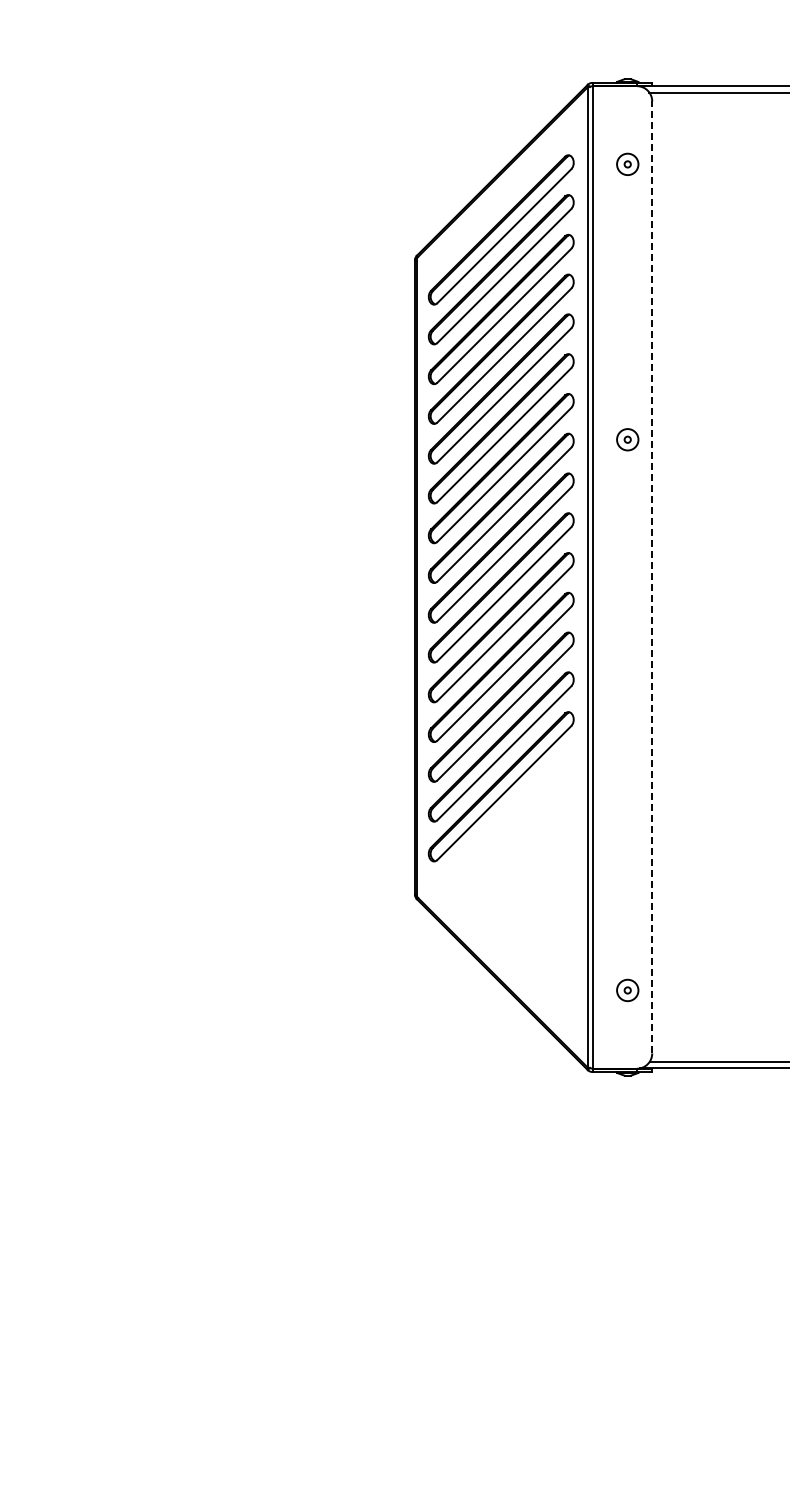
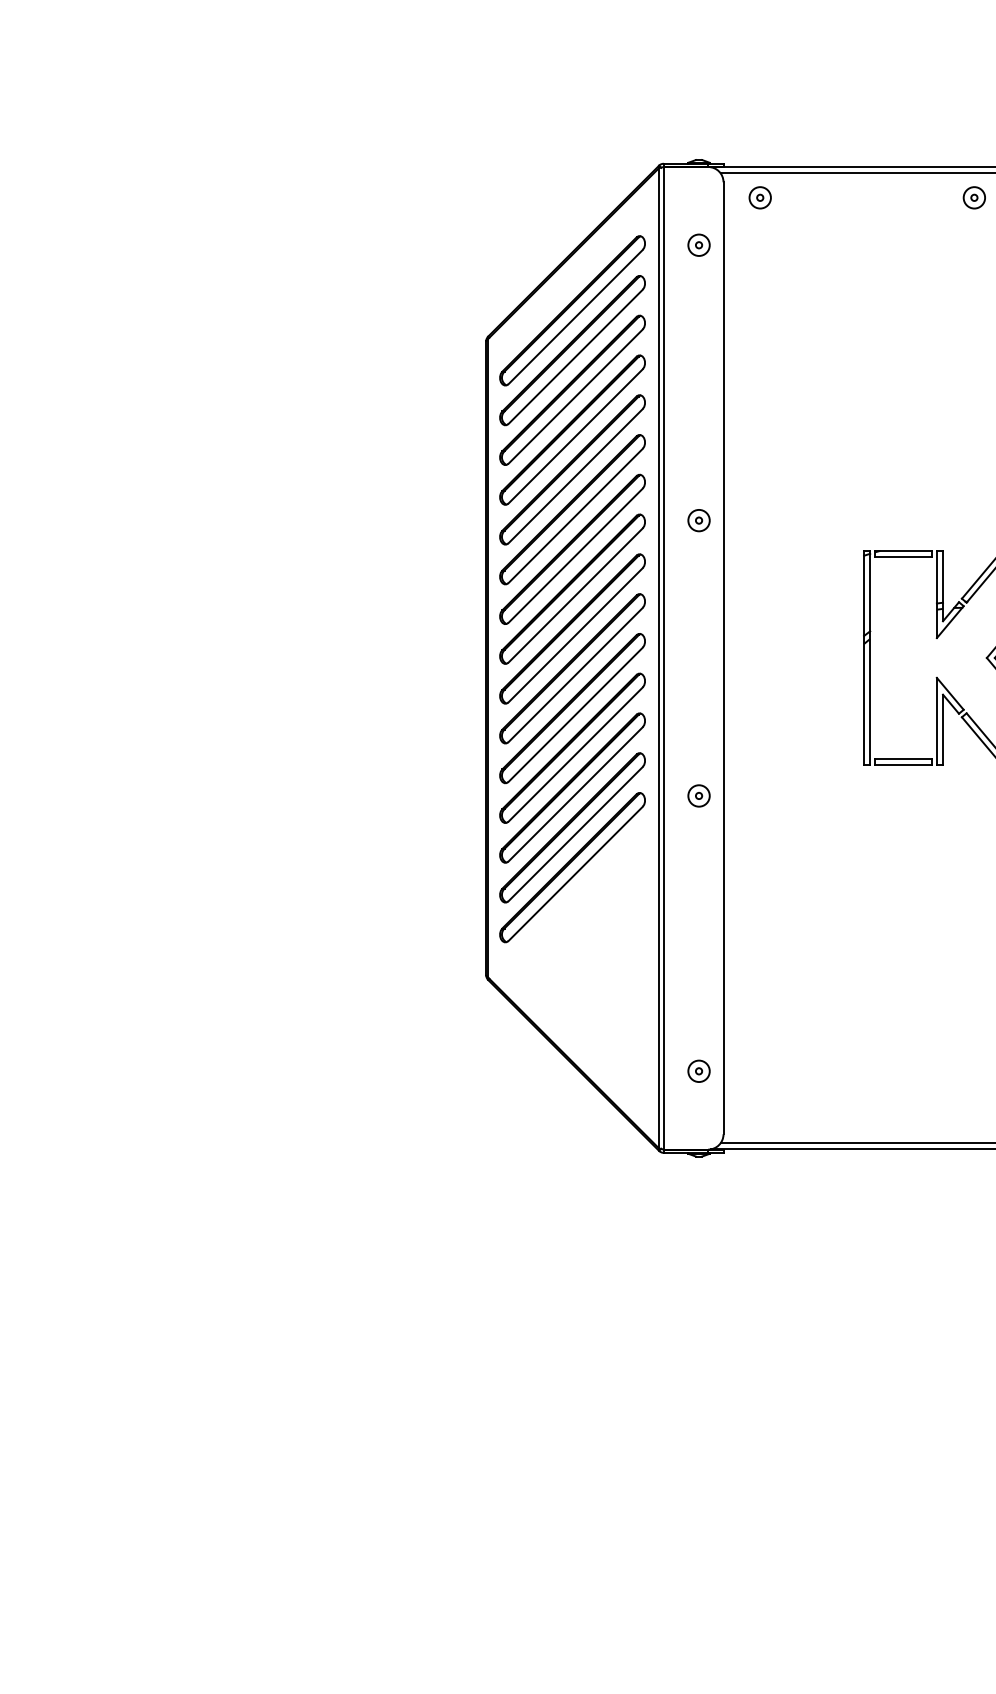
part: (688, 116) -> (759, 197), added
line: (652, 576) -> (723, 657), dashed -> solid
part: (627, 714) -> (698, 795), added

